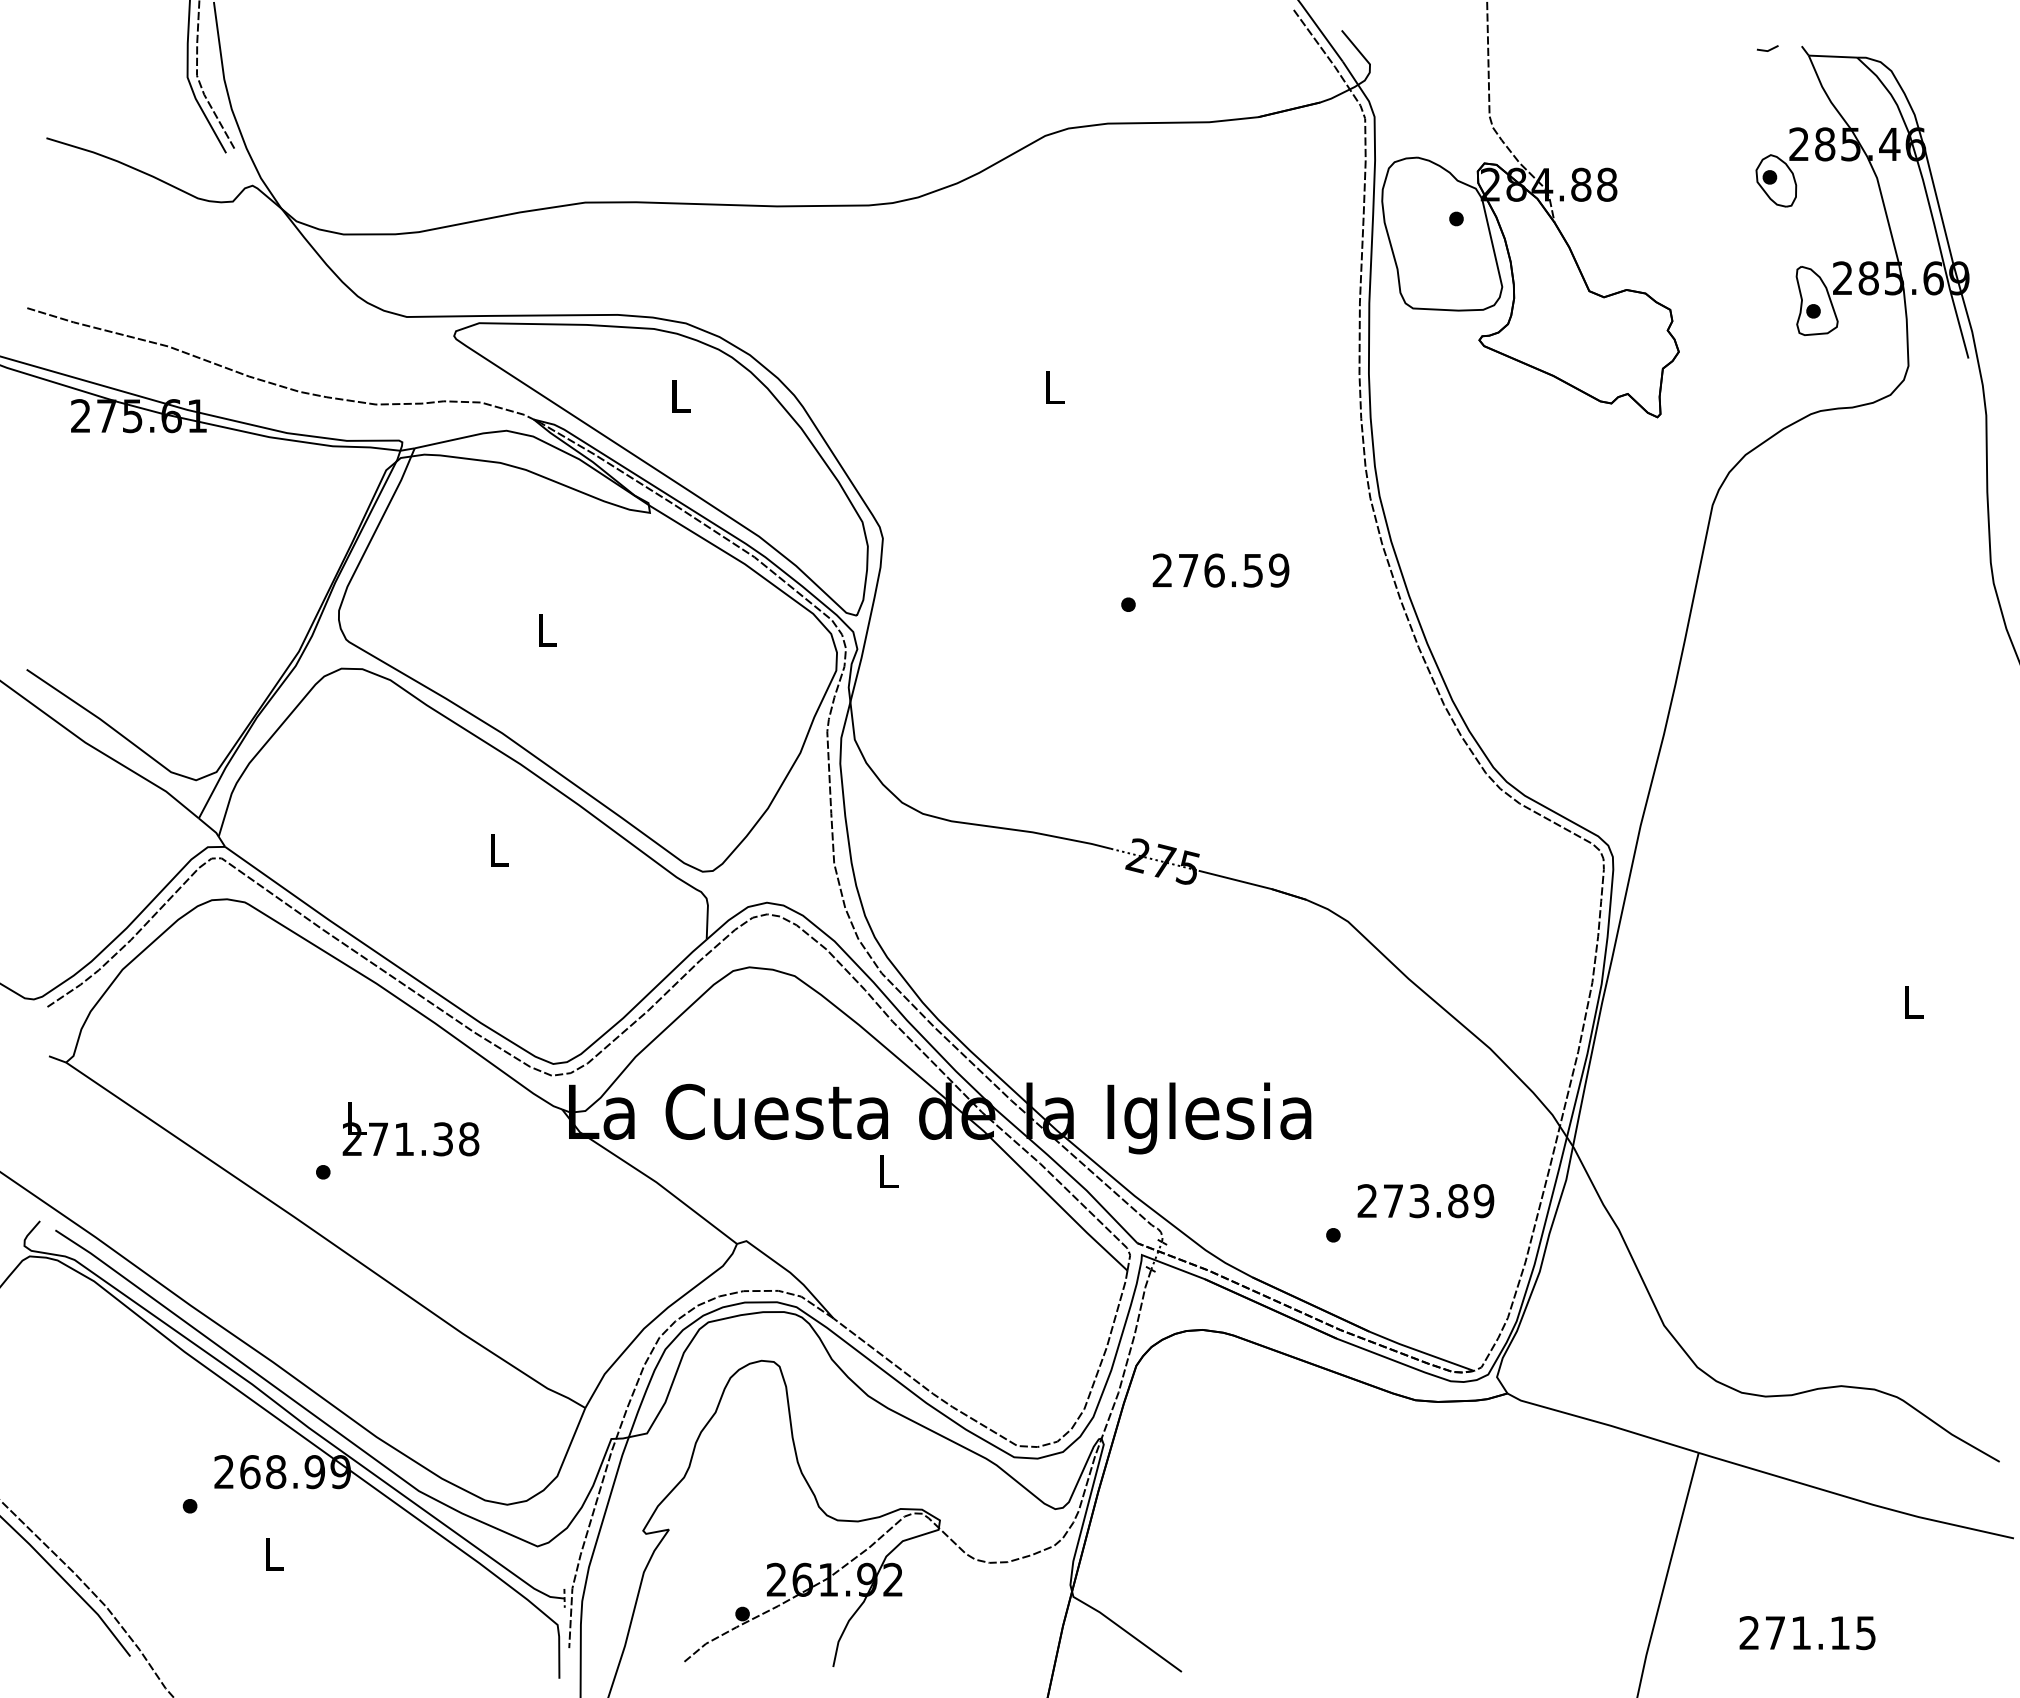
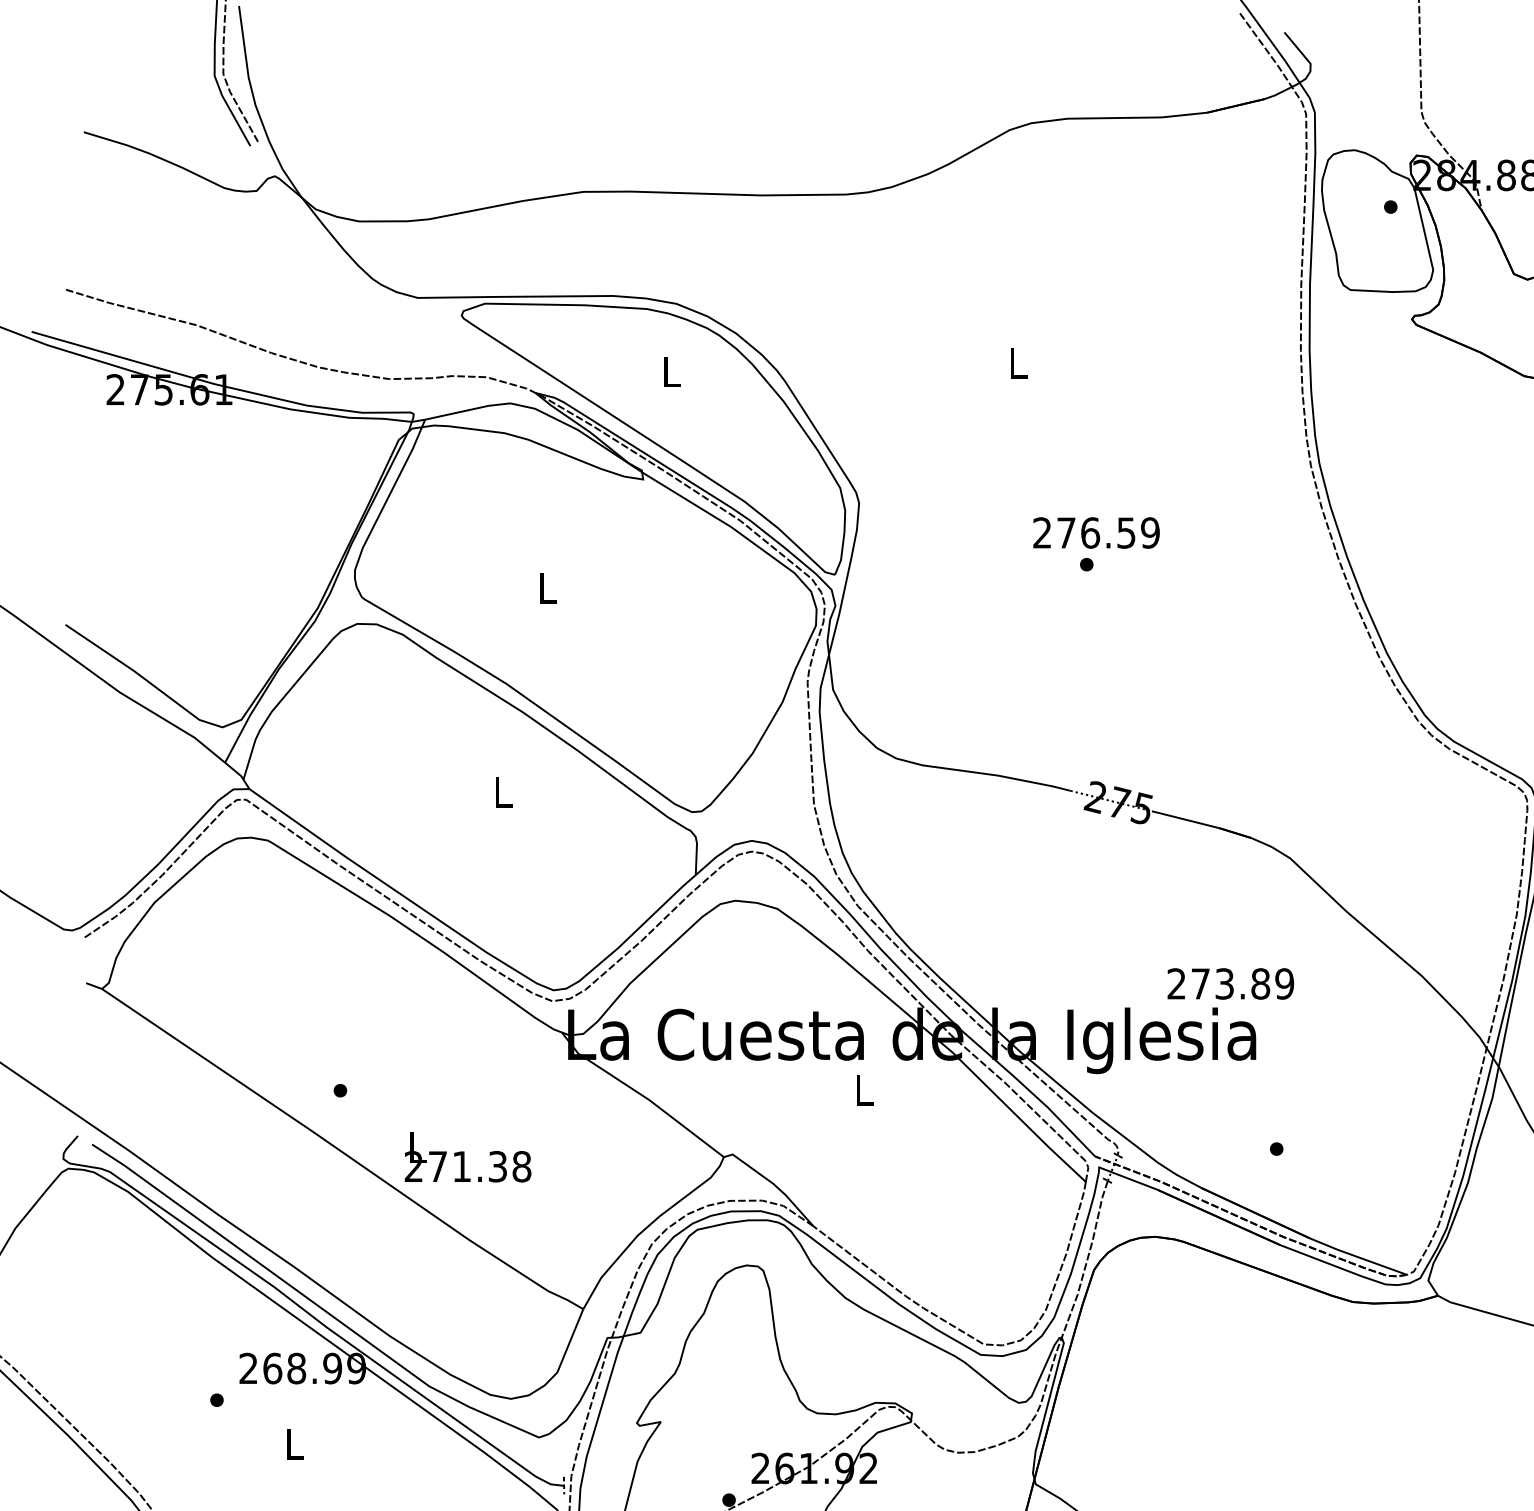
text: (1220, 570) -> (1096, 532), moved
text: (410, 1129) -> (467, 1157), moved
text: (1425, 1201) -> (1230, 984), moved

